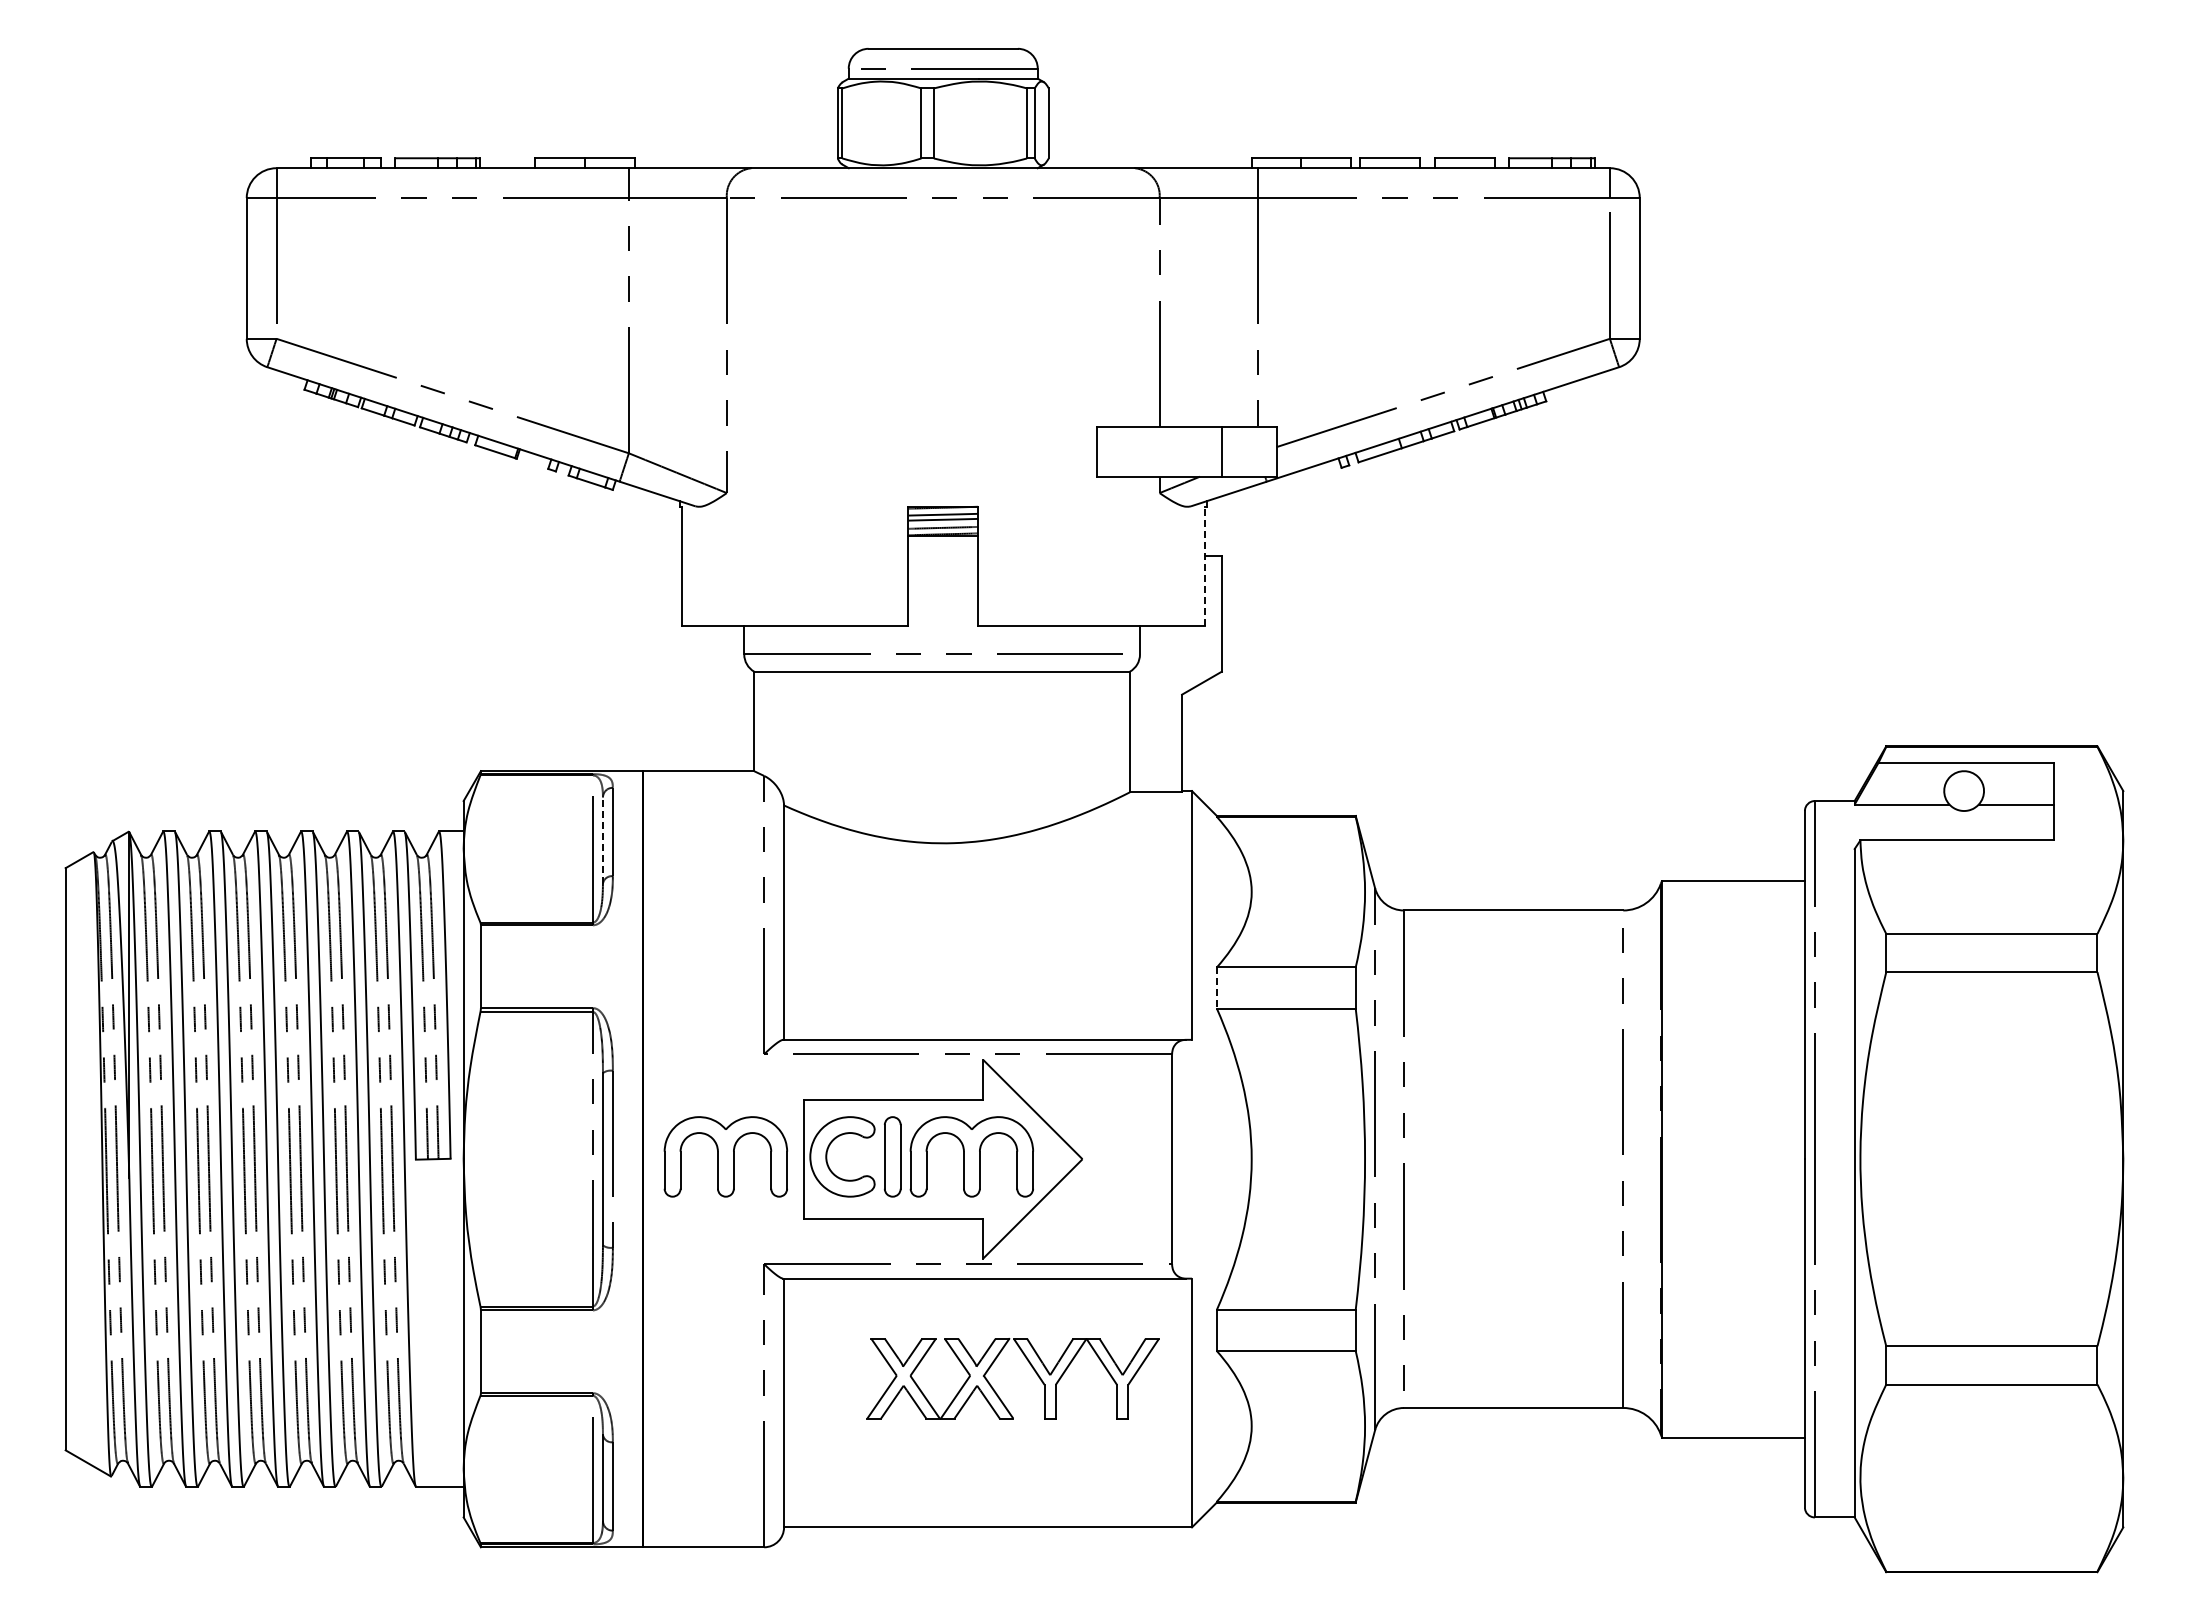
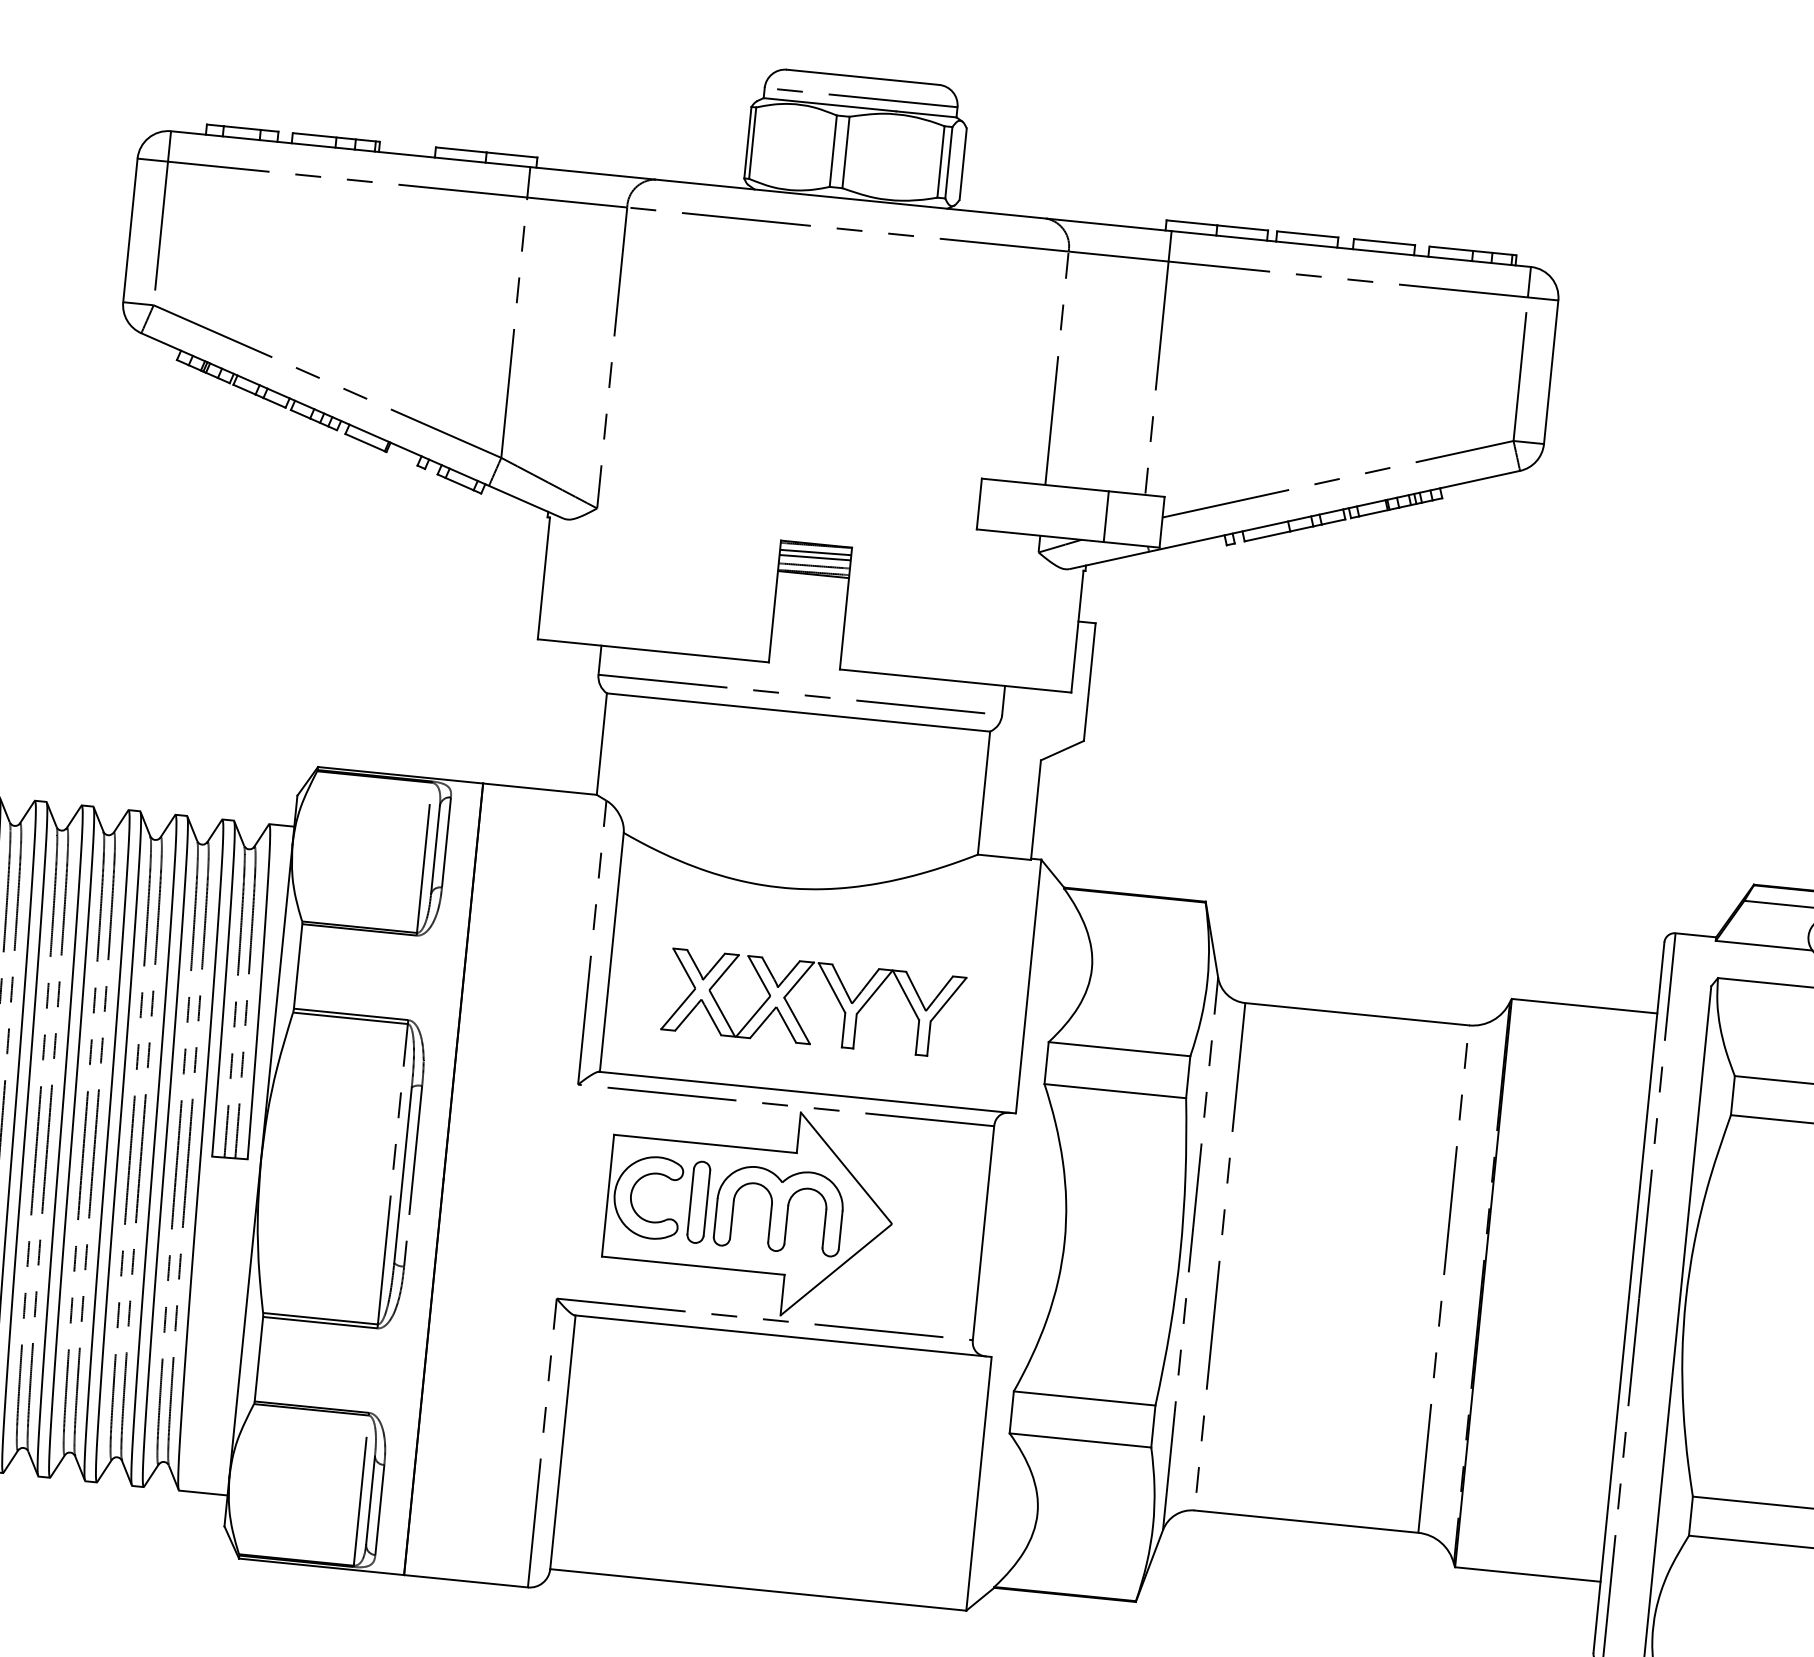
line: (1205, 566) -> (1077, 632), dashed -> solid
line: (602, 839) -> (435, 849), dashed -> solid
line: (1216, 988) -> (1046, 1063), dashed -> solid
part: (725, 1156) -> (528, 1184), removed
part: (995, 1390) -> (794, 1013), moved

